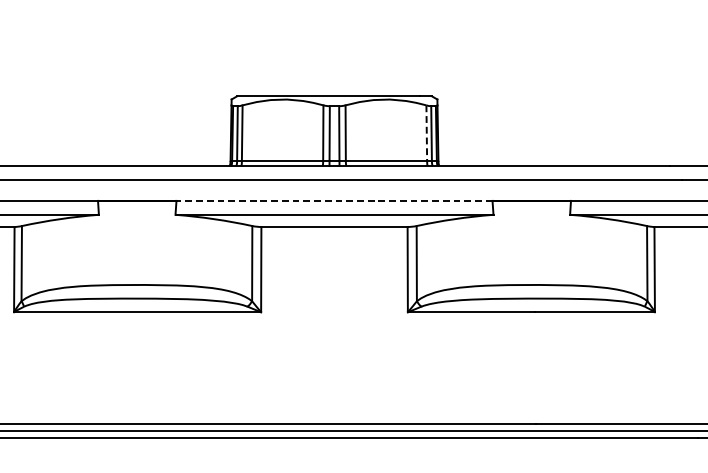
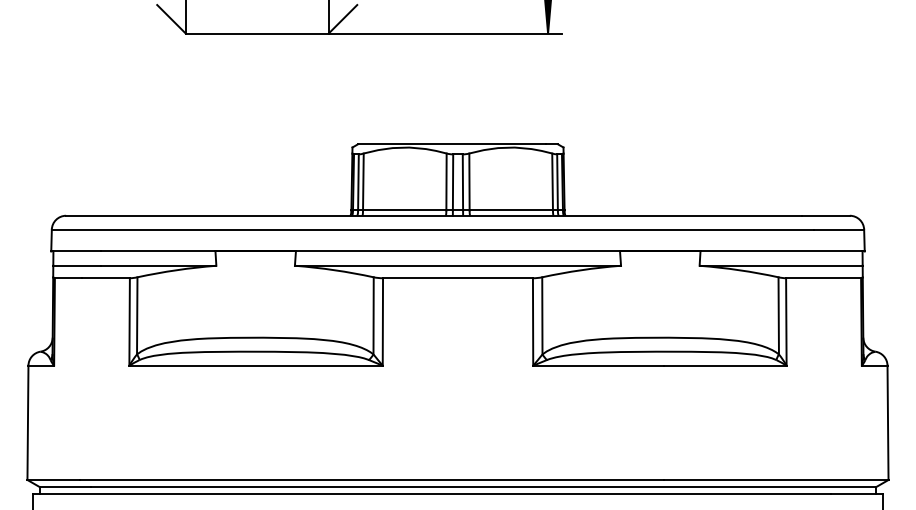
line: (426, 133) -> (552, 182), dashed -> solid
line: (334, 200) -> (457, 251), dashed -> solid

